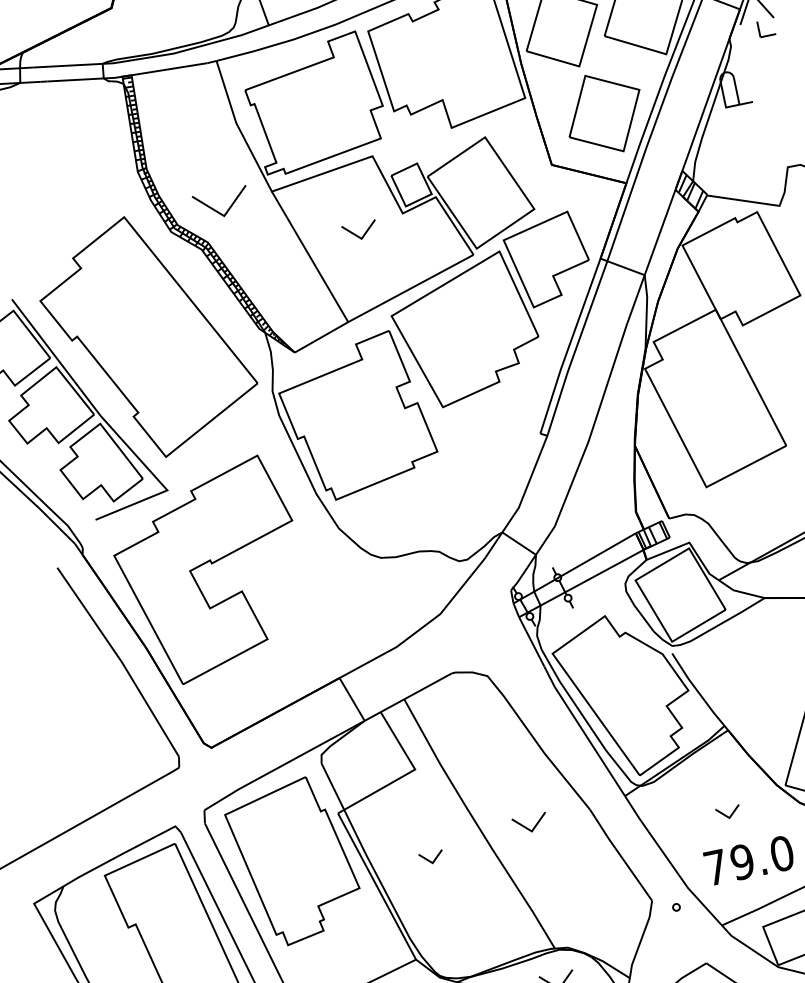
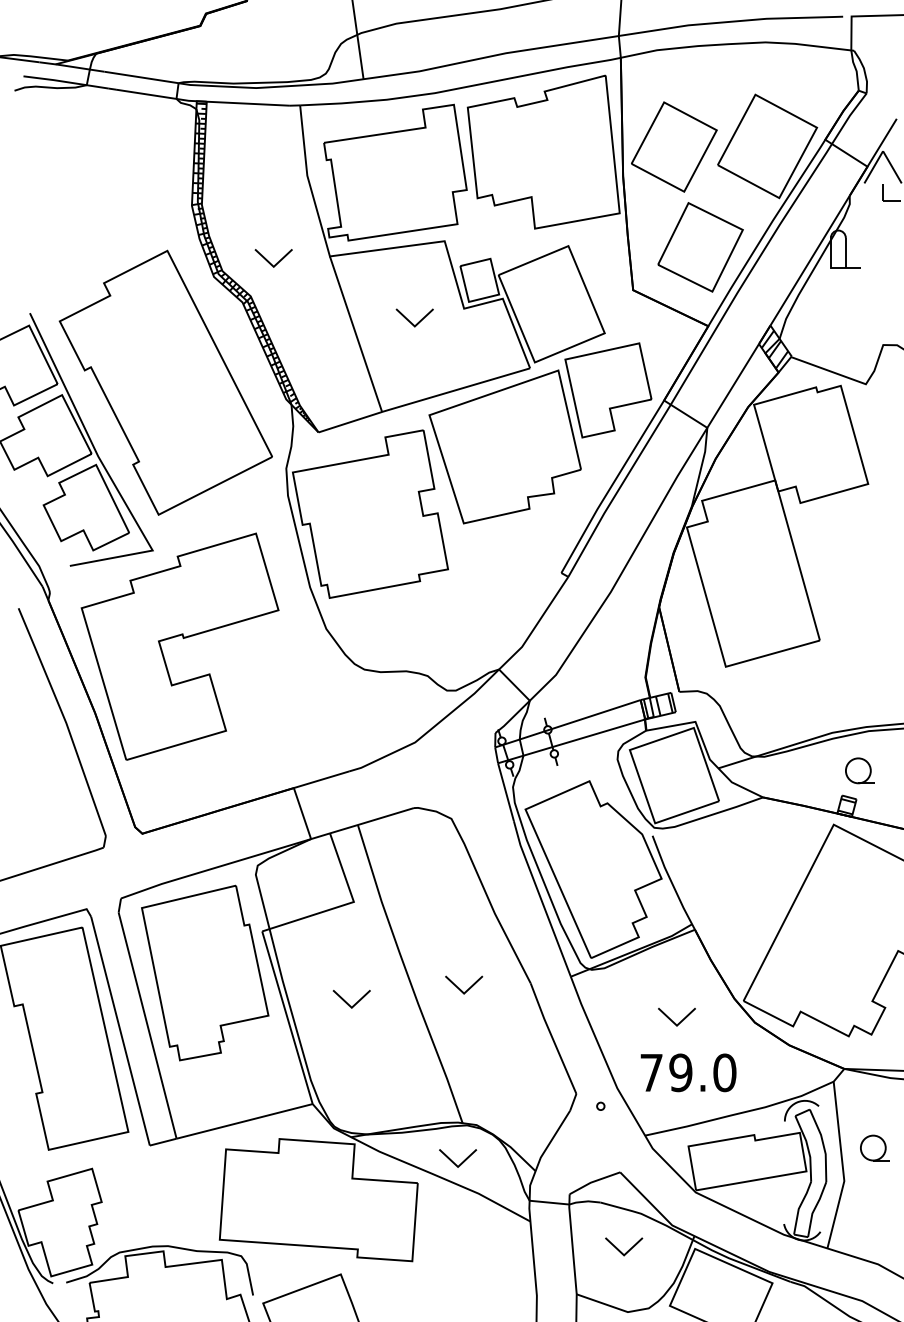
part: (221, 204) -> (273, 258), size x0.62
part: (728, 812) -> (676, 1017), size x1.43
part: (431, 857) -> (351, 999), size x1.43

